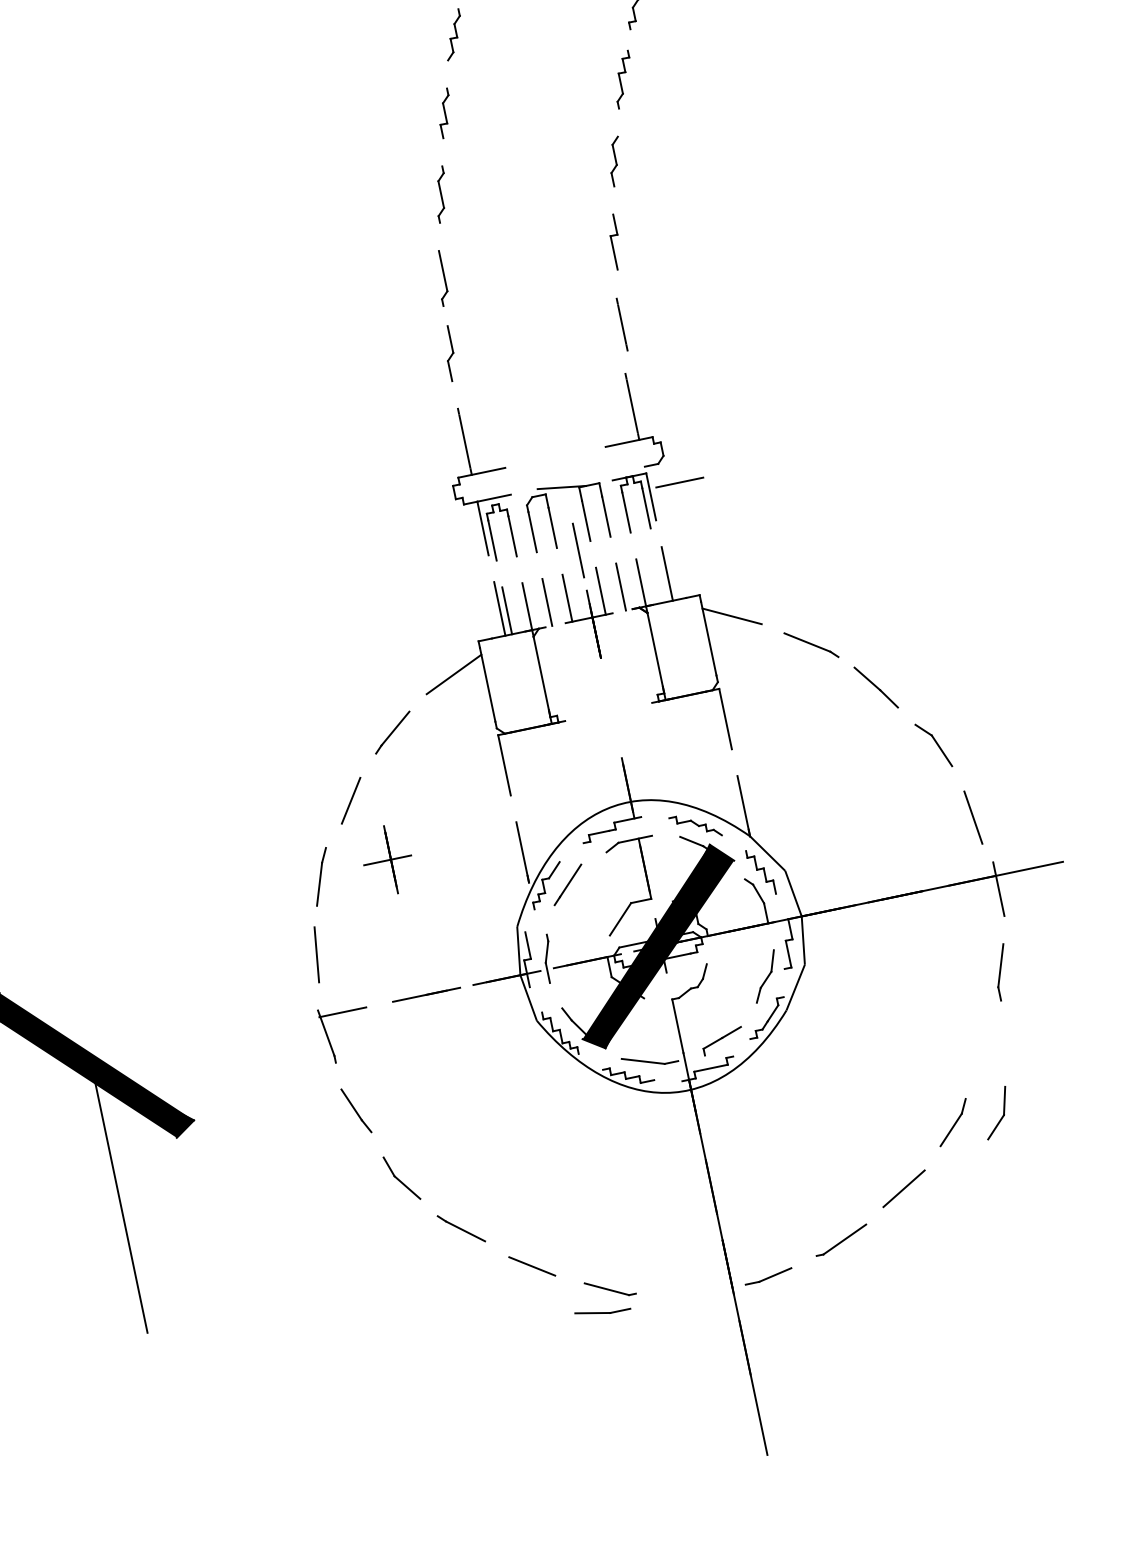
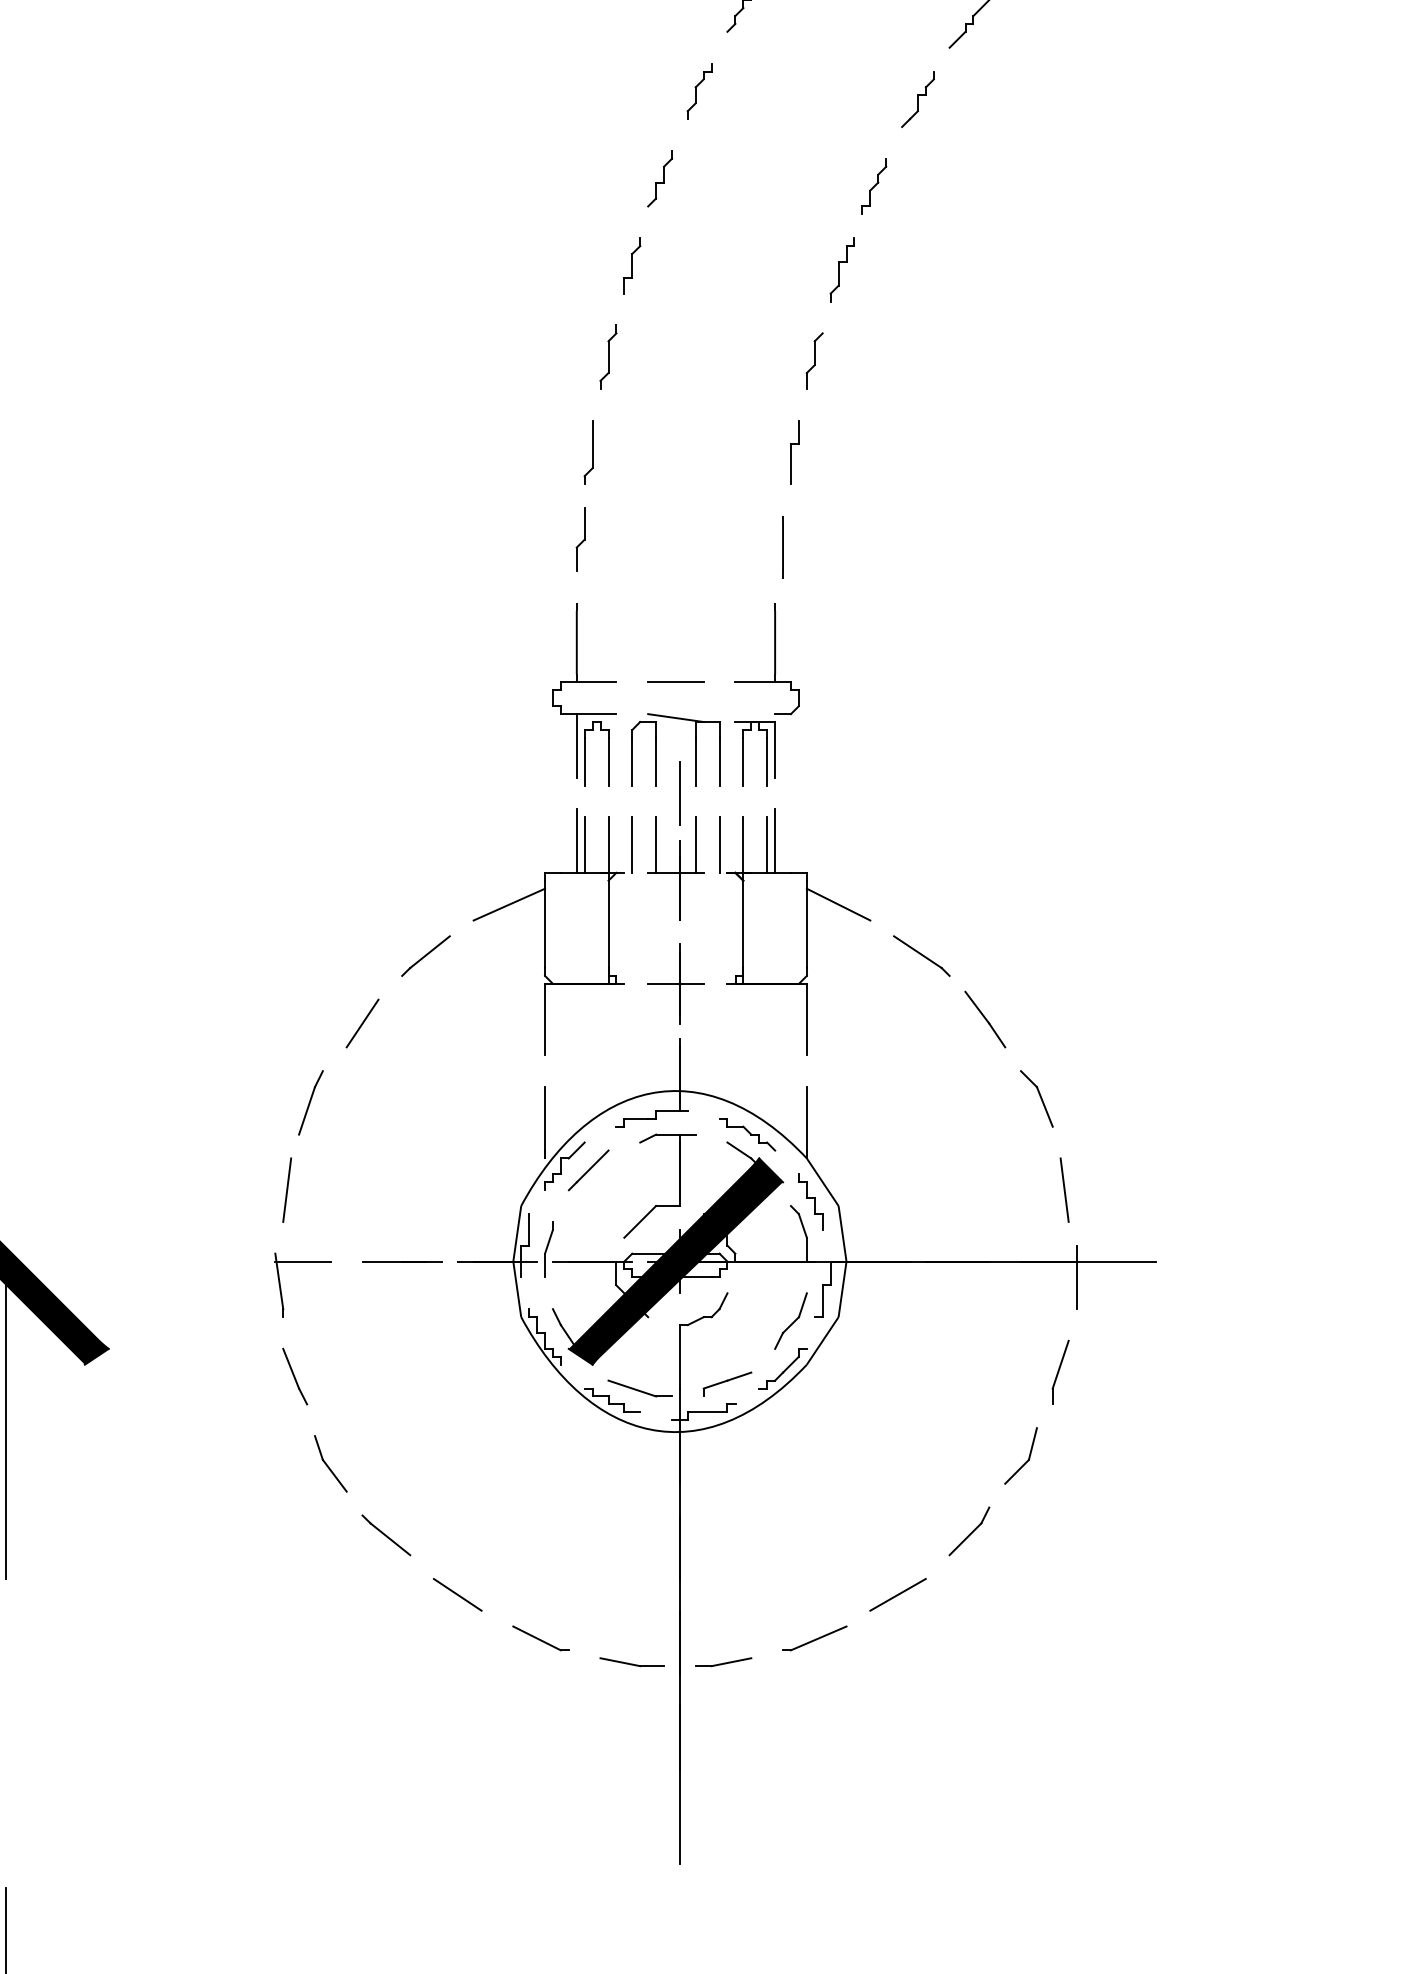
line: (679, 481) -> (675, 681), moved
line: (661, 578) -> (767, 844), added
part: (387, 860) -> (675, 983), moved
part: (1002, 1115) -> (1026, 1460), moved
part: (602, 1311) -> (631, 1662), moved

